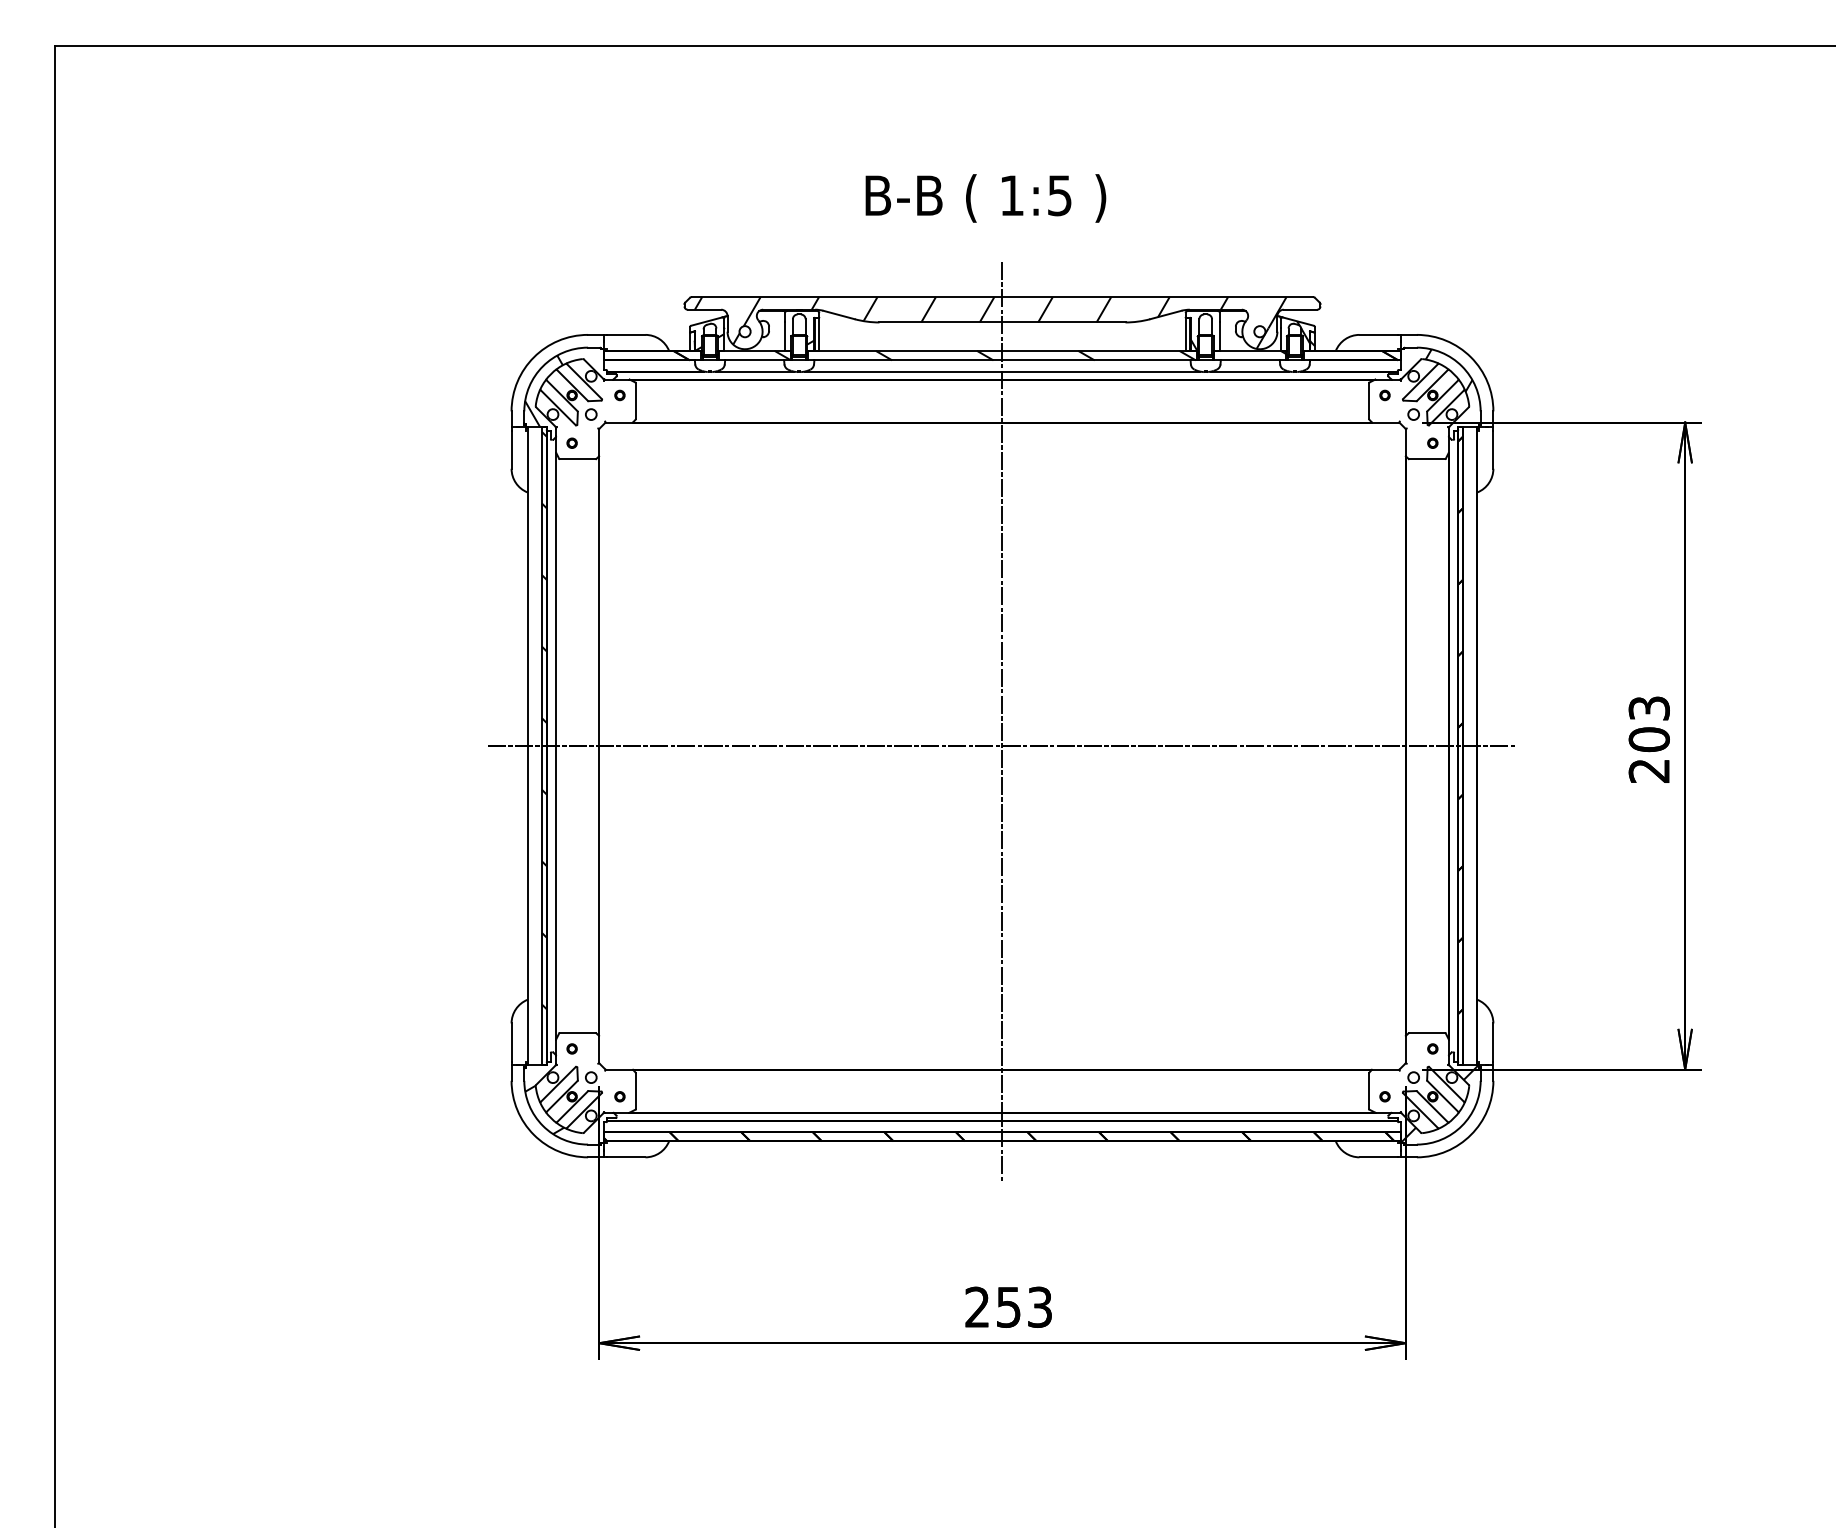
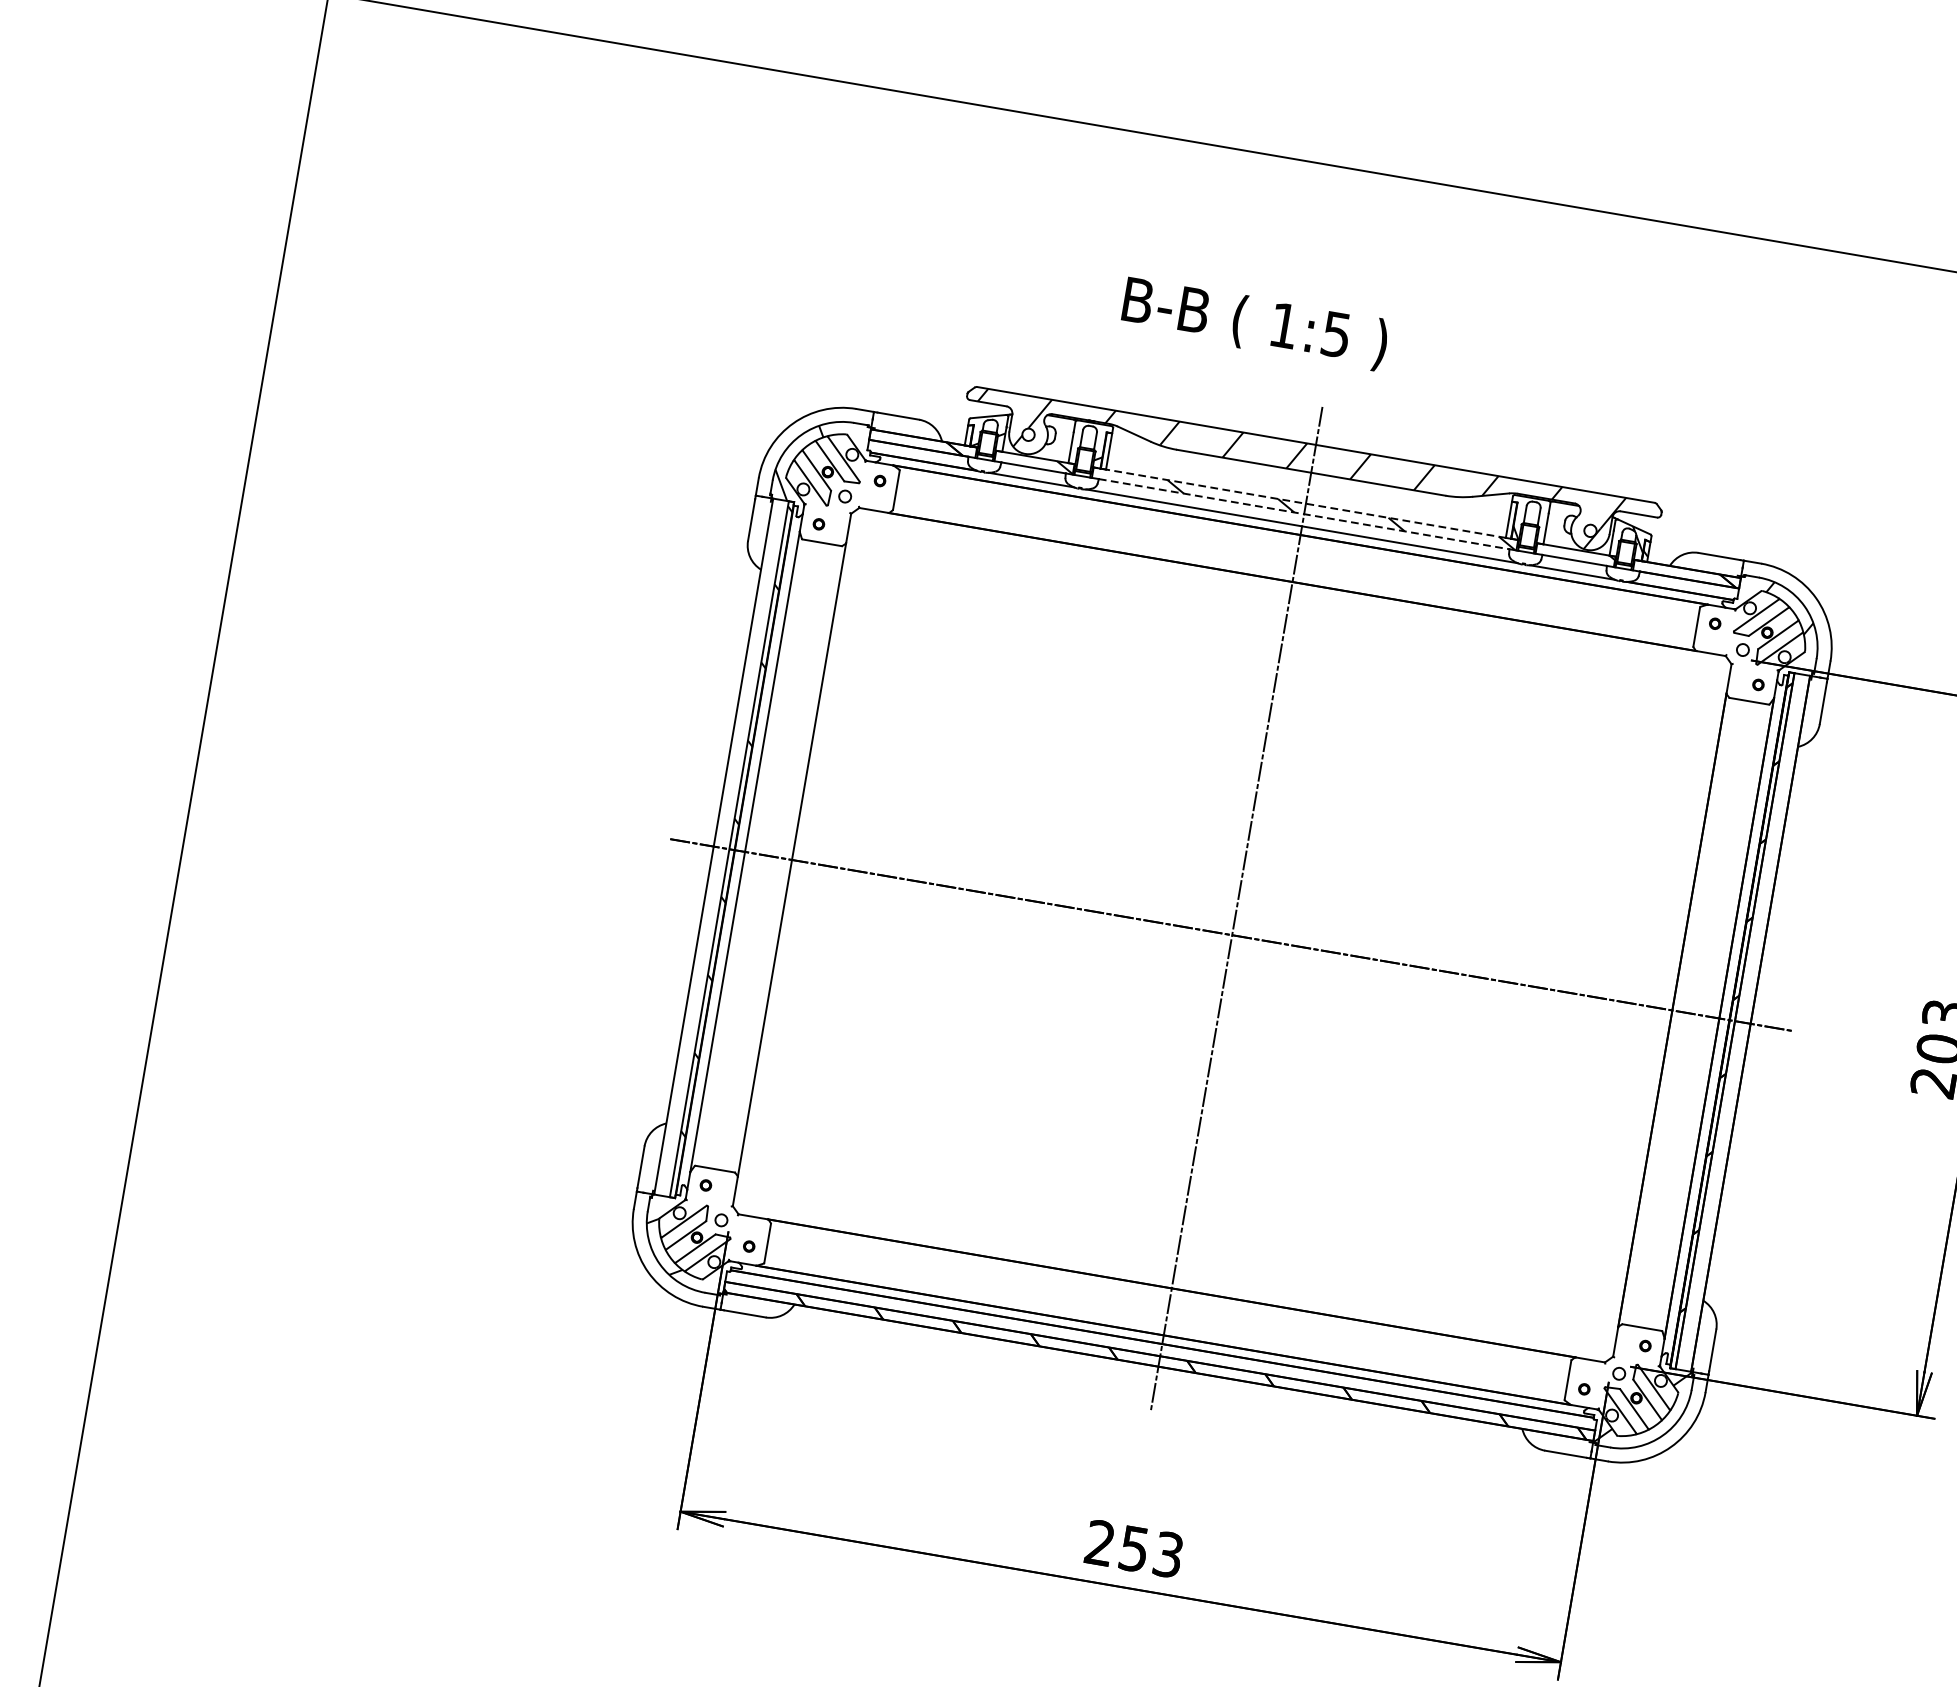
text: (985, 198) -> (1254, 323), moved
line: (1001, 350) -> (1304, 503), solid -> dashed
line: (1002, 360) -> (1304, 514), solid -> dashed

